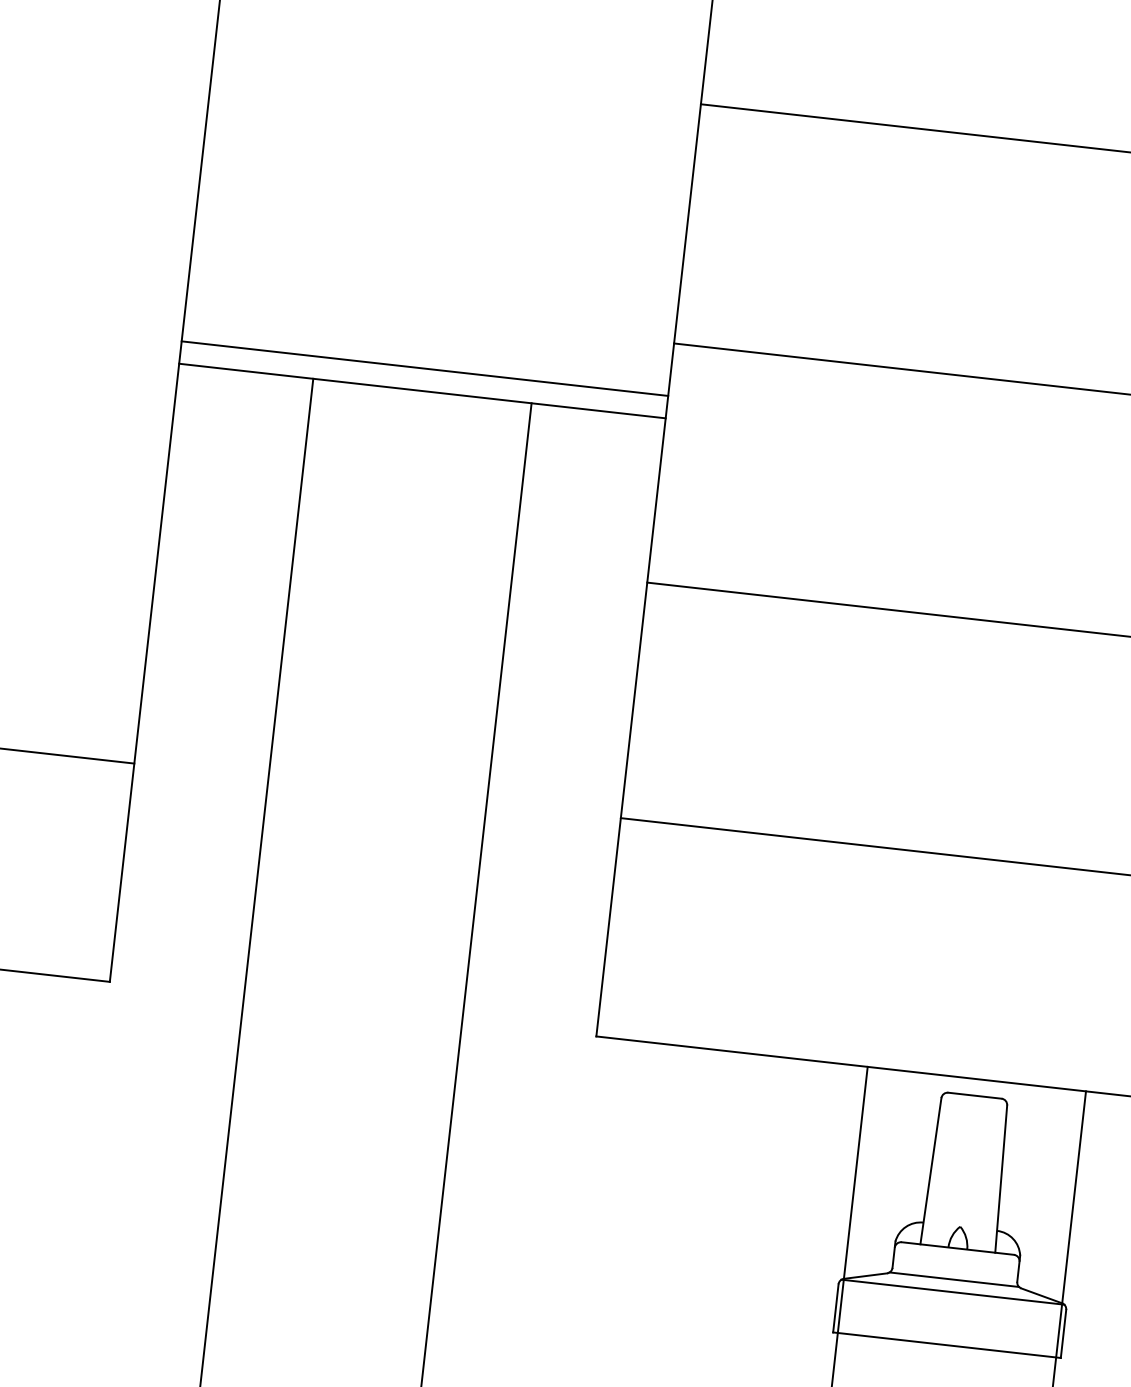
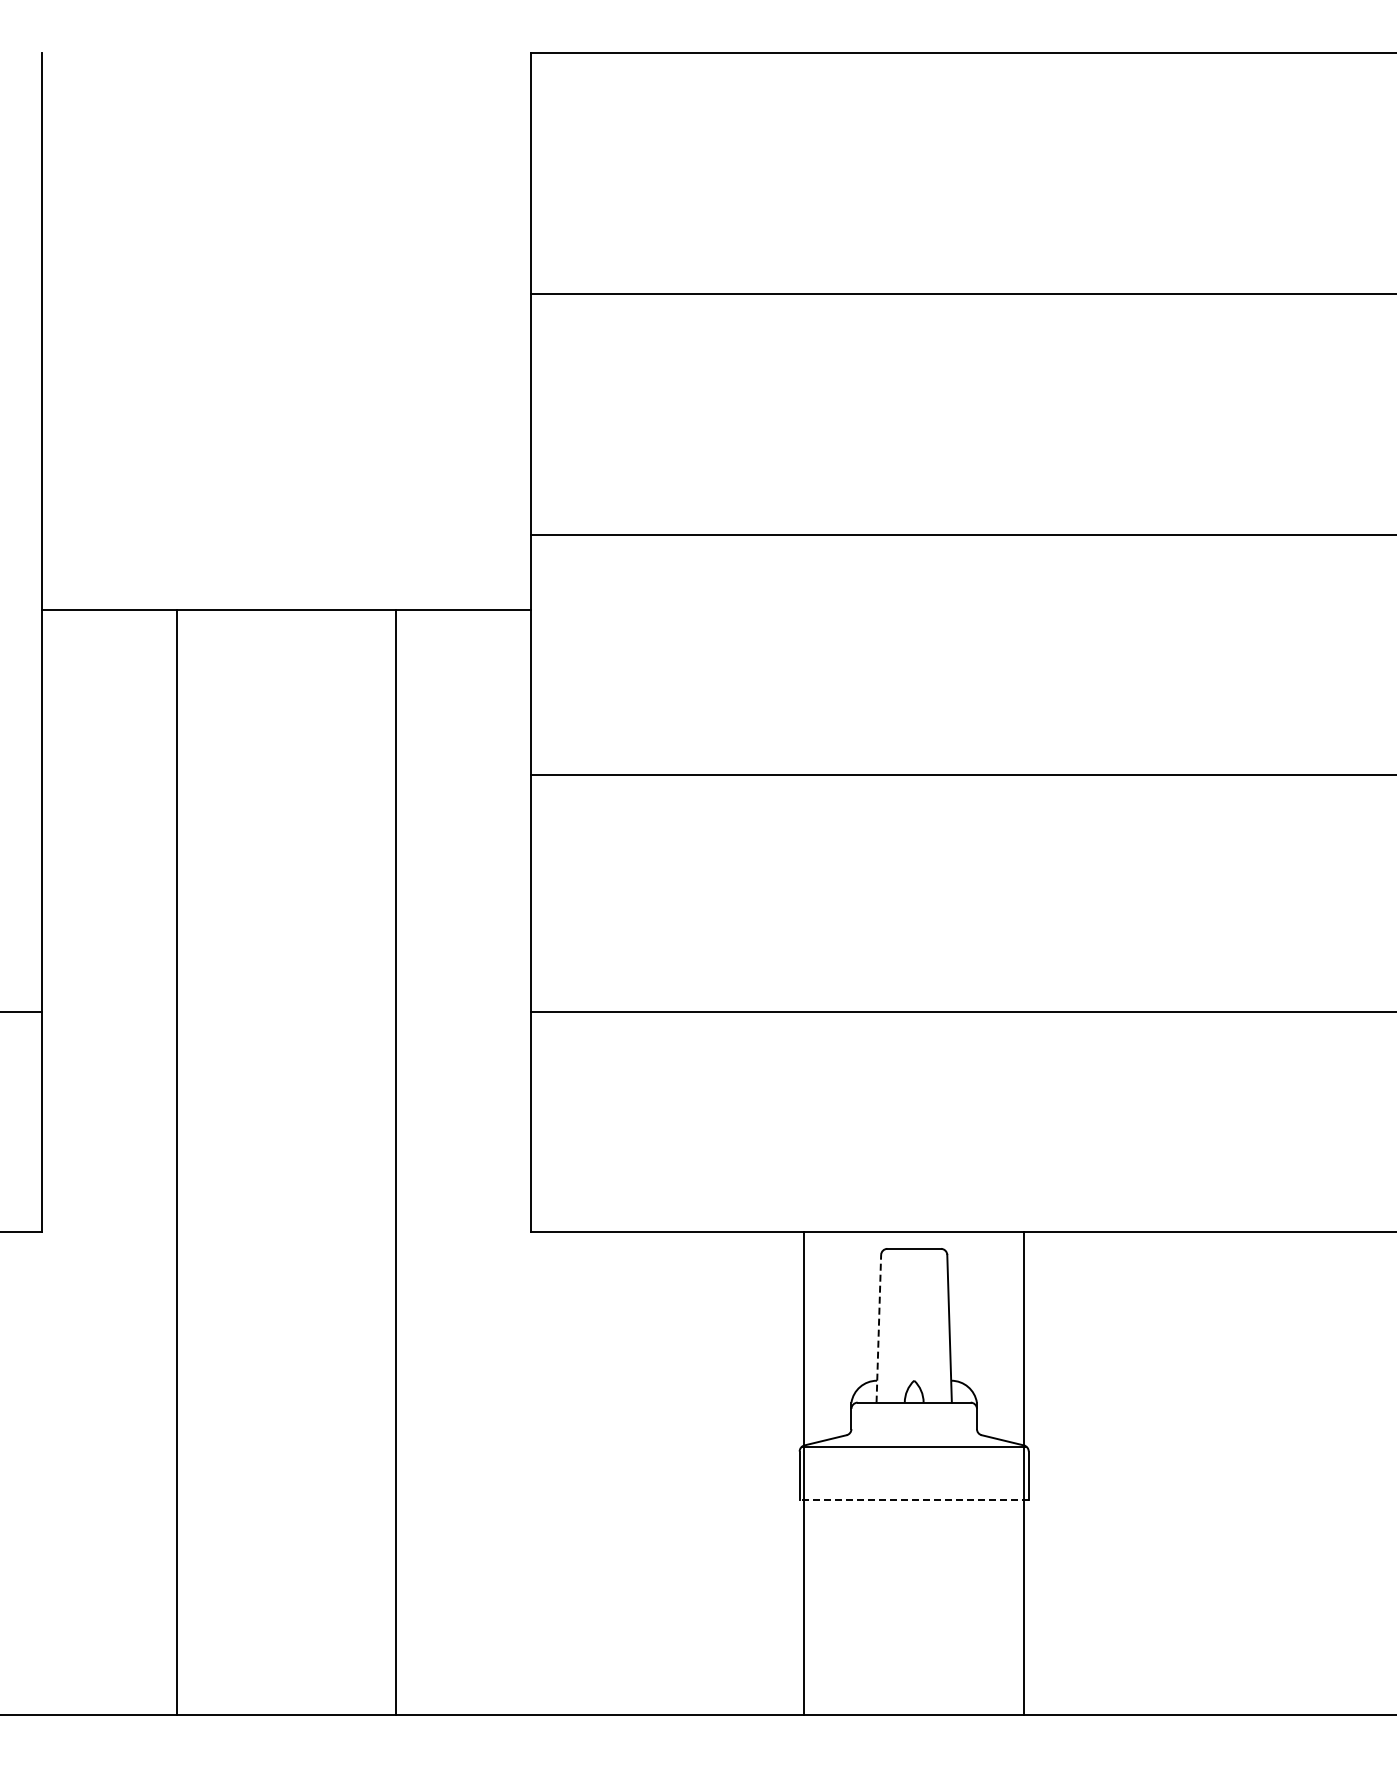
line: (424, 368) -> (286, 587), removed
line: (930, 1170) -> (878, 1328), solid -> dashed
line: (954, 1280) -> (914, 1434), removed
line: (947, 1344) -> (914, 1499), solid -> dashed

